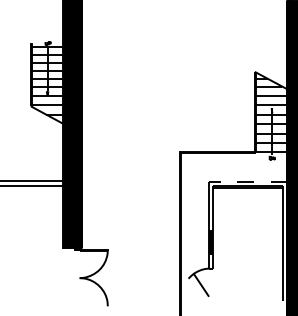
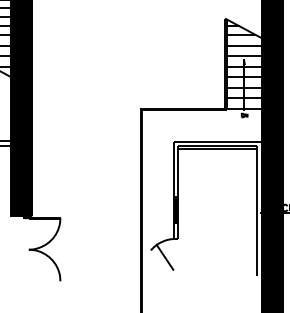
line: (247, 181) -> (216, 141), dashed -> solid

